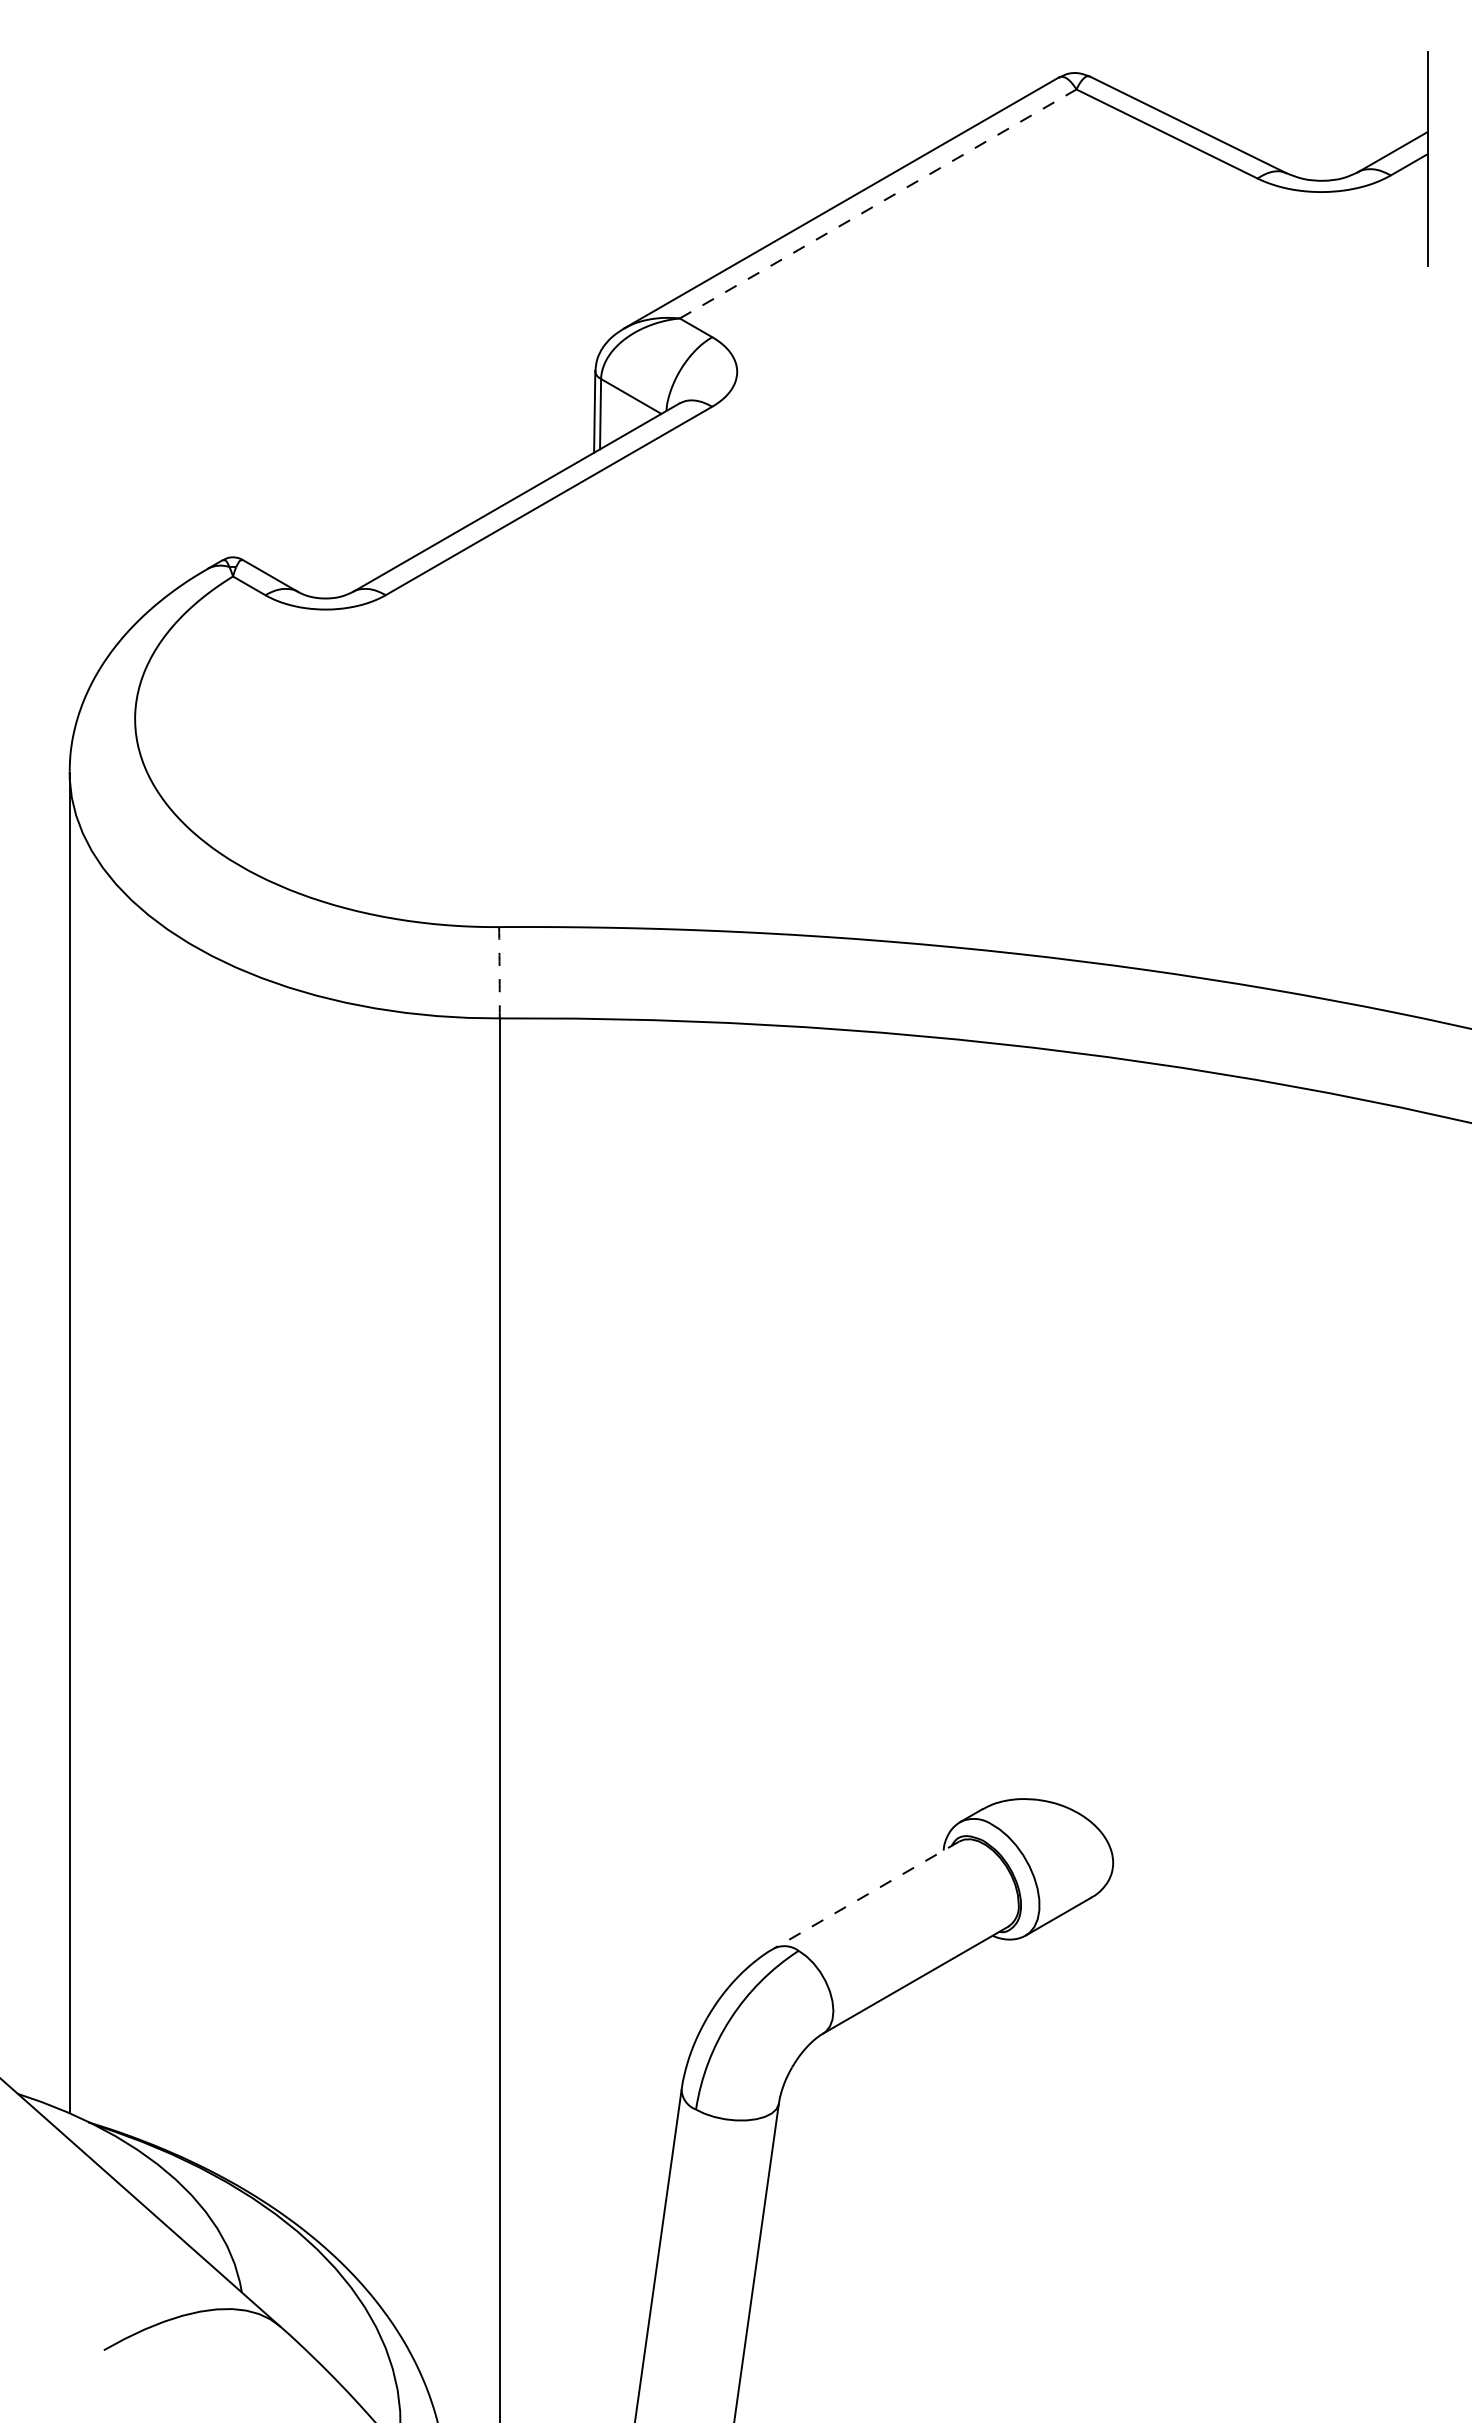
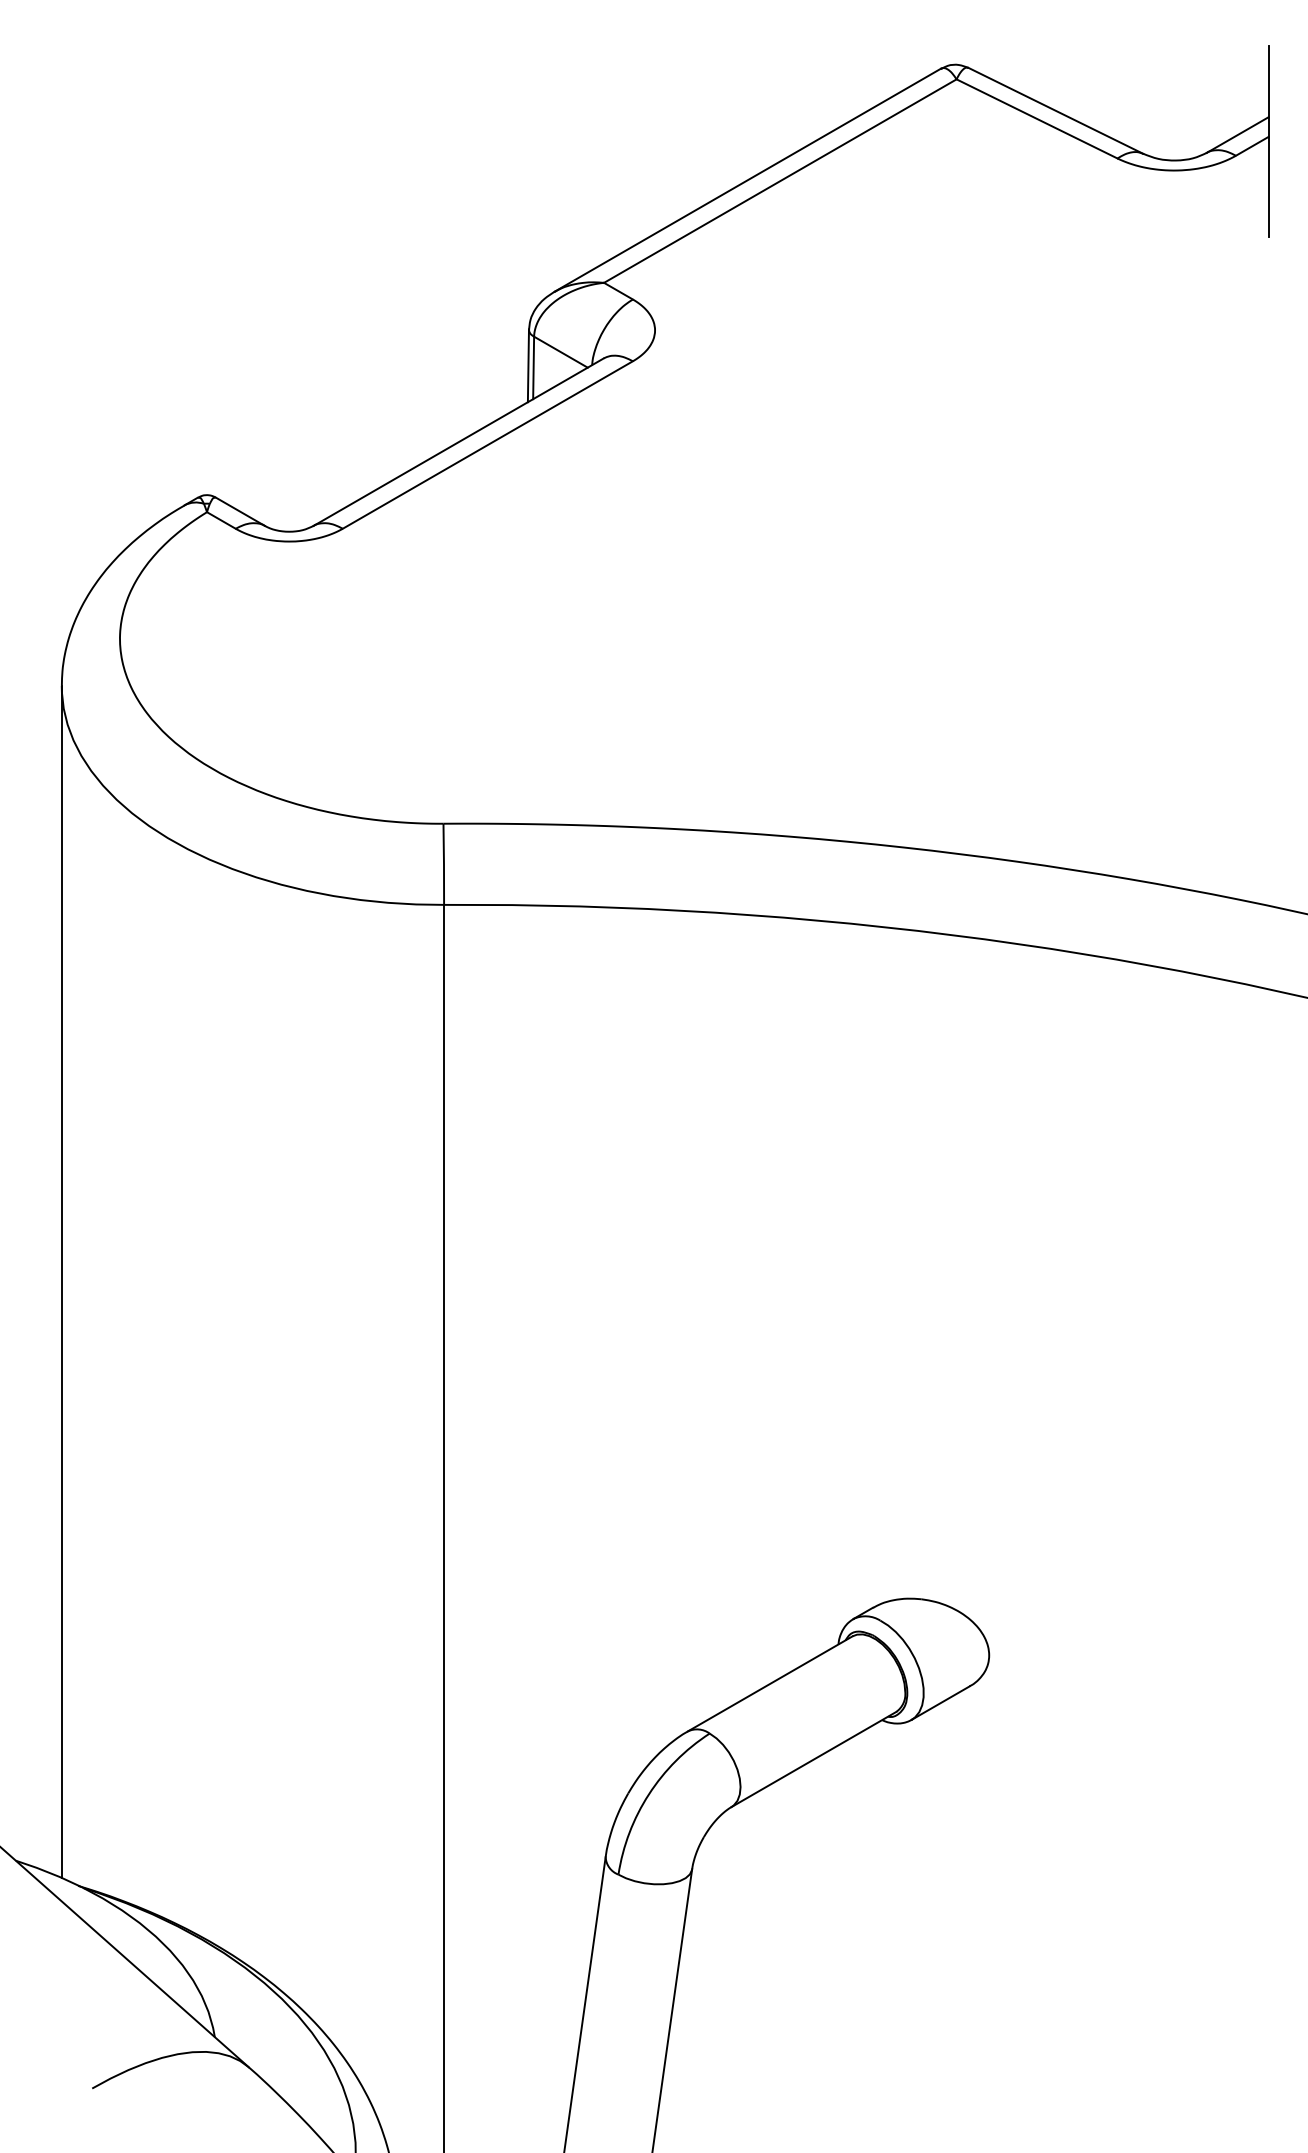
line: (878, 203) -> (780, 180), dashed -> solid
arc: (499, 972) -> (443, 864), dashed -> solid
line: (866, 1894) -> (769, 1683), dashed -> solid

